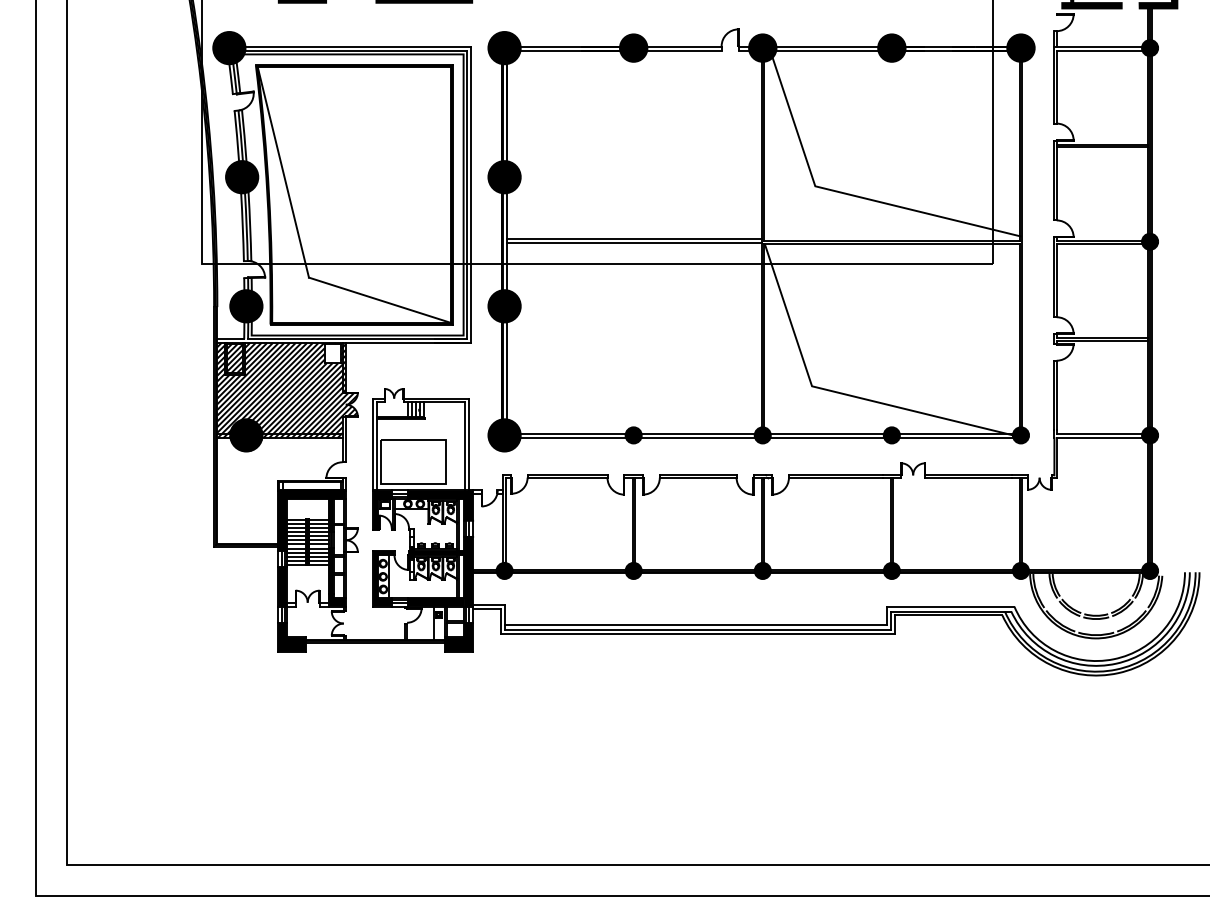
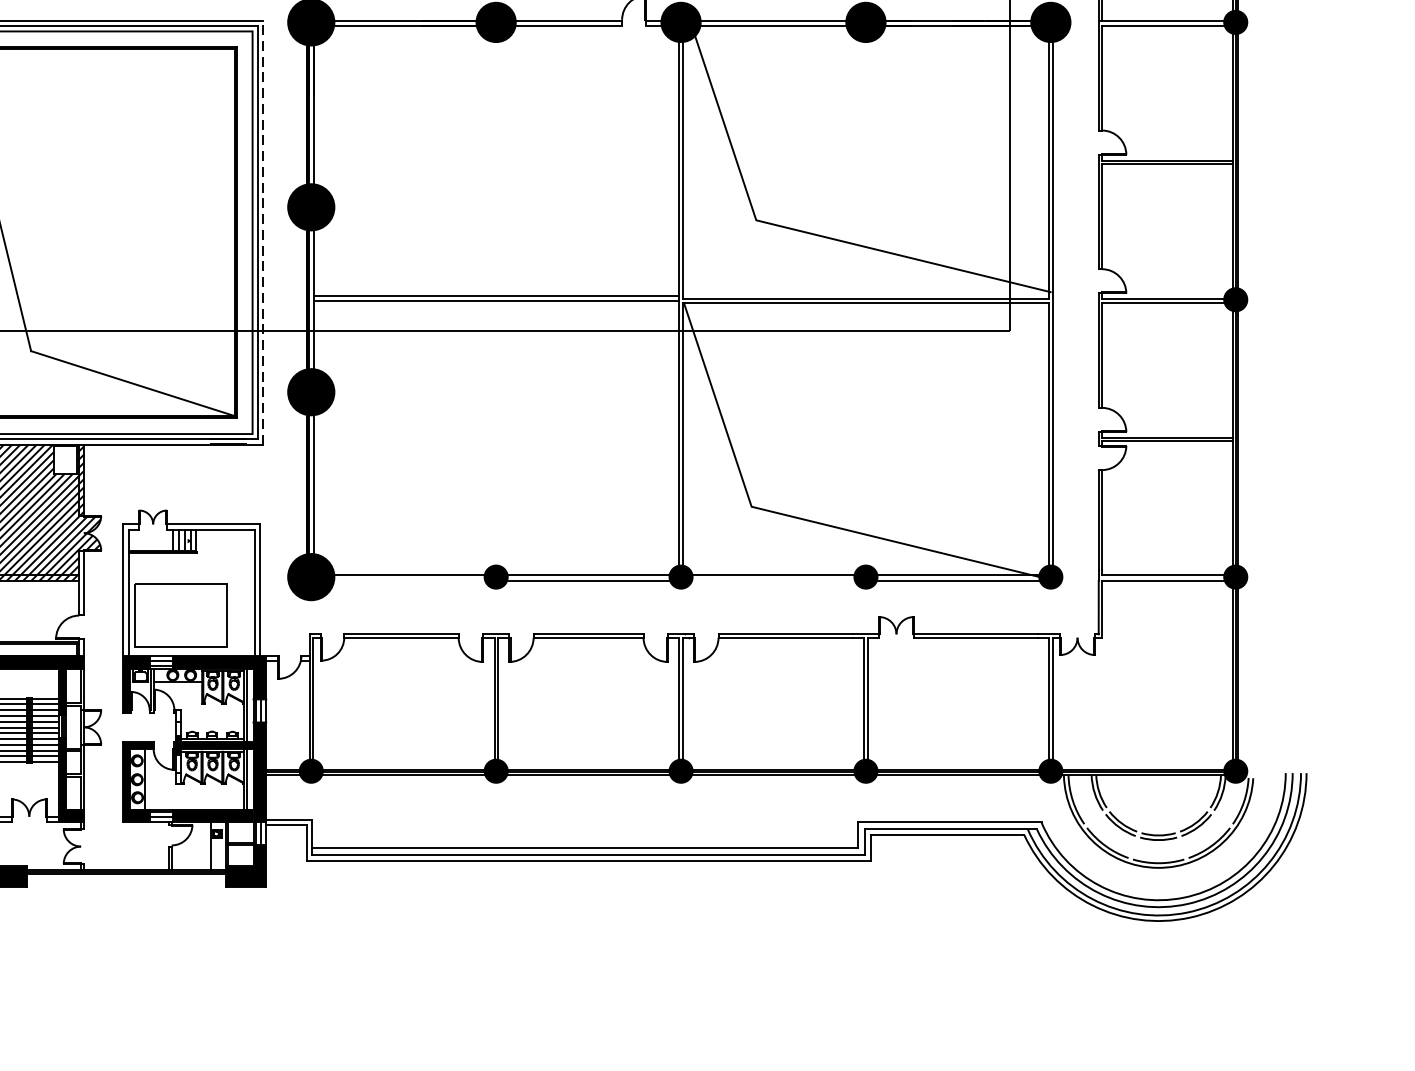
line: (471, 194) -> (263, 232), solid -> dashed
line: (573, 438) -> (409, 581), removed
line: (827, 438) -> (773, 581), removed

